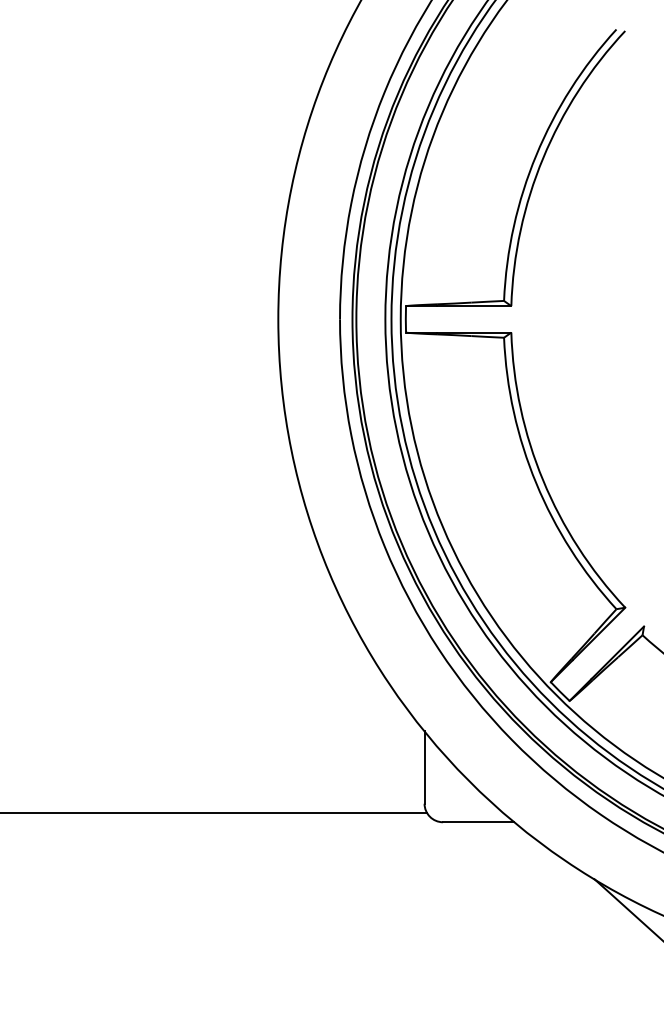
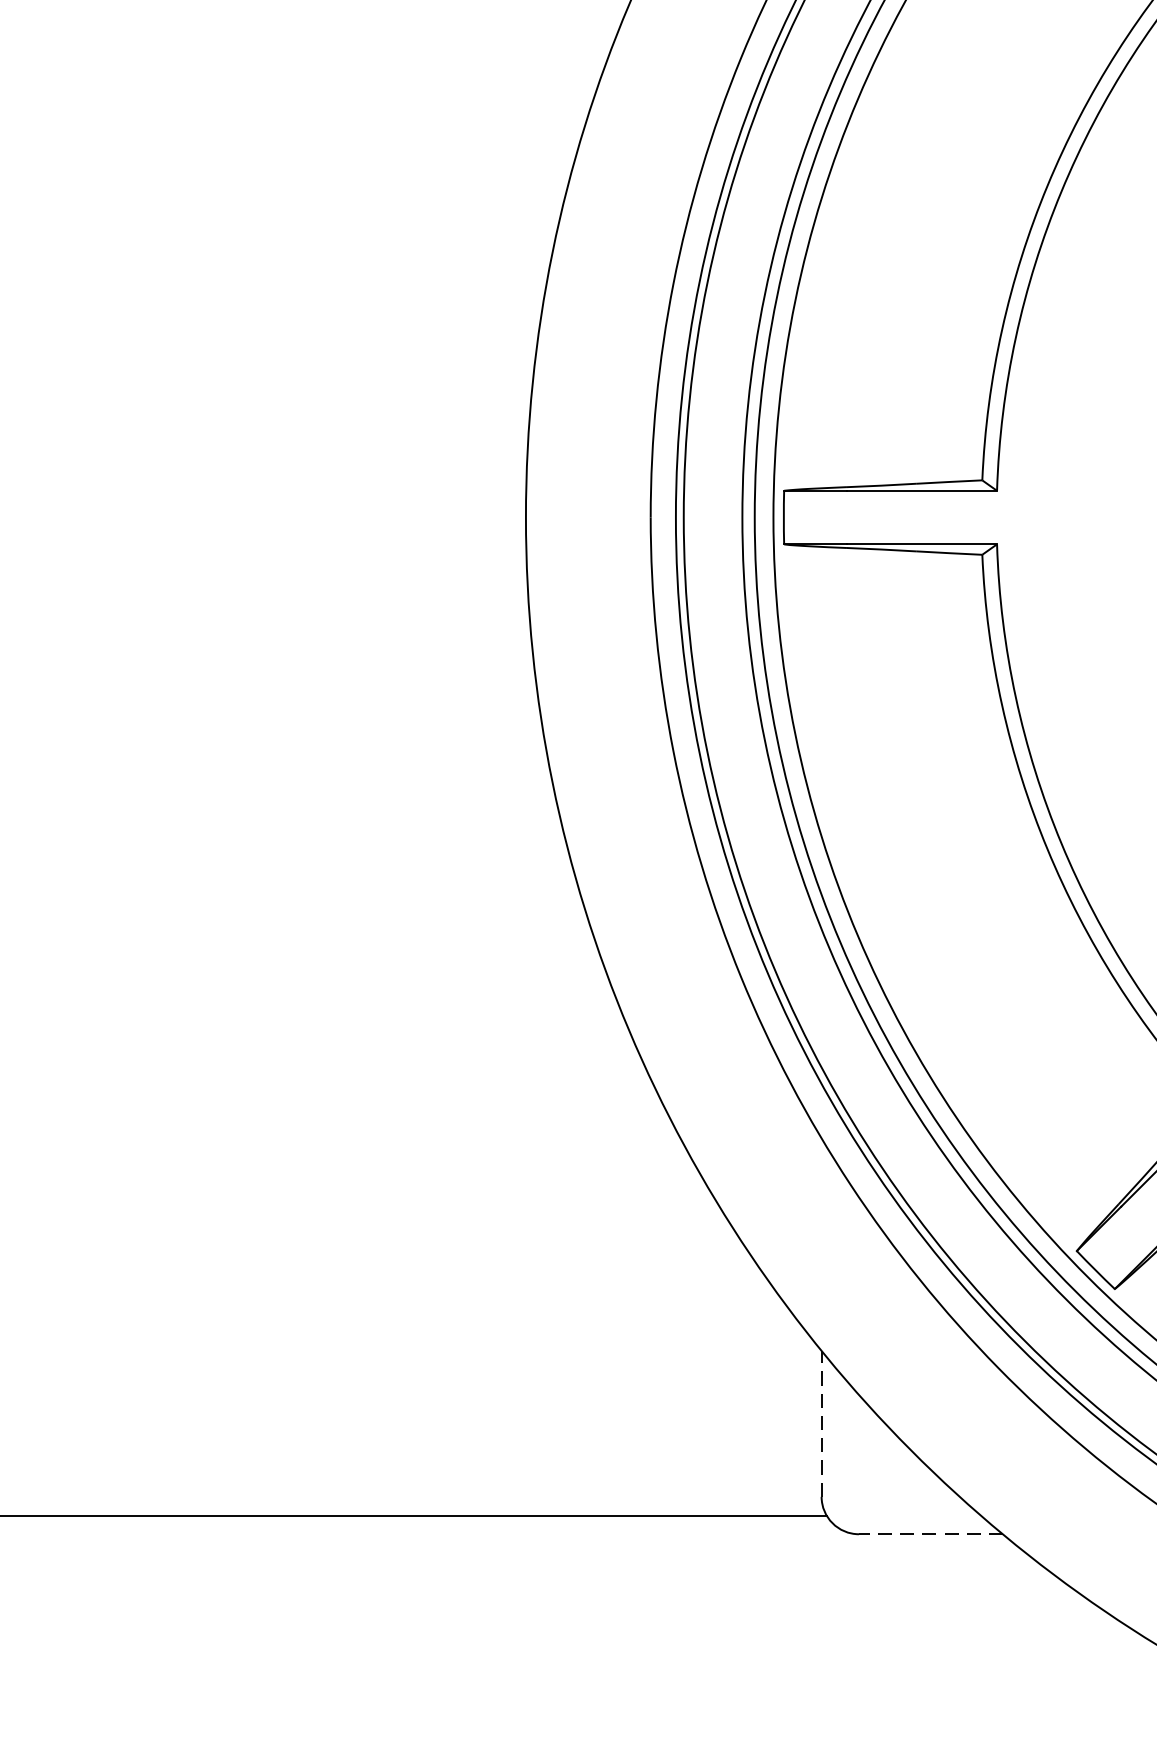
line: (424, 767) -> (821, 1423), solid -> dashed
line: (478, 822) -> (930, 1534), solid -> dashed

